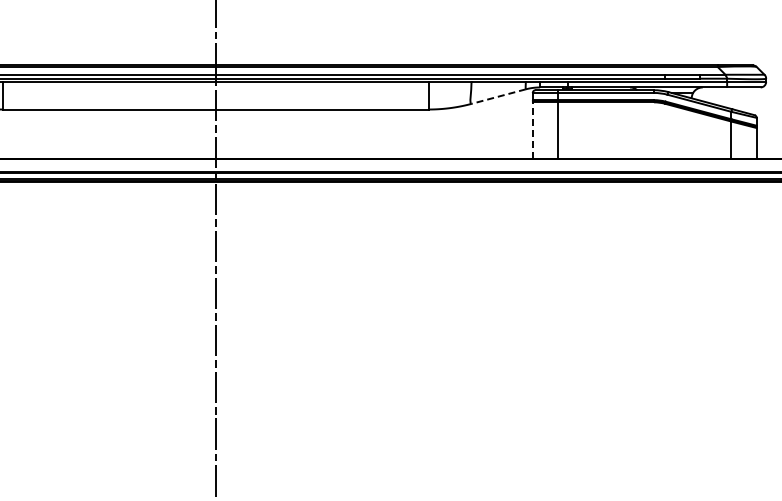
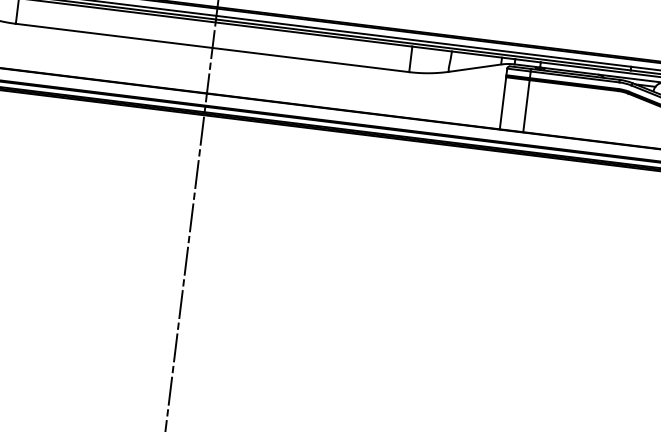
line: (498, 96) -> (475, 68), dashed -> solid
line: (532, 129) -> (502, 102), dashed -> solid

